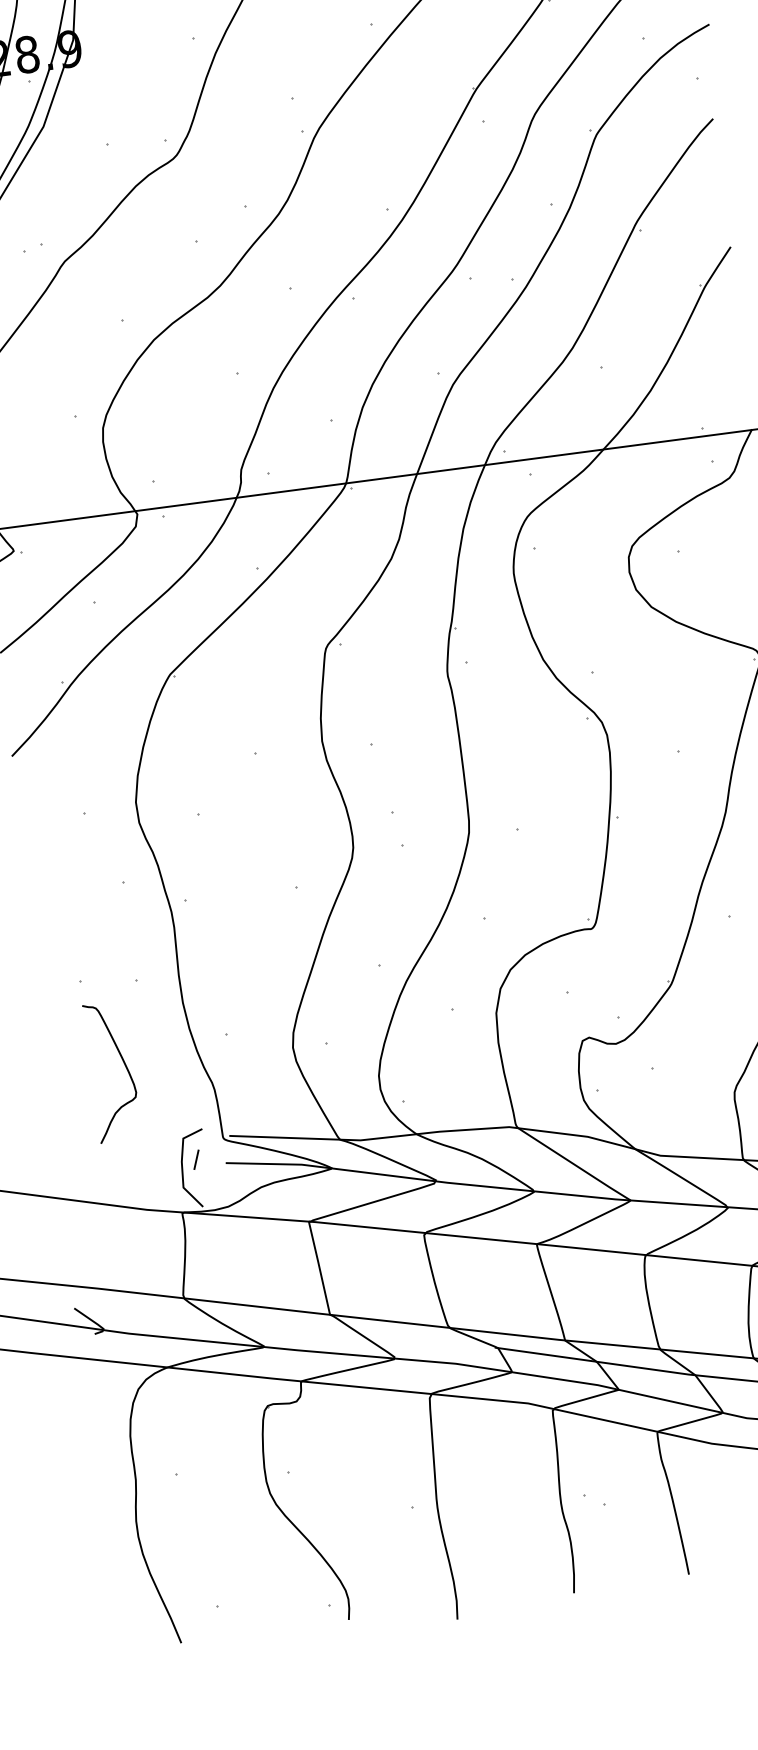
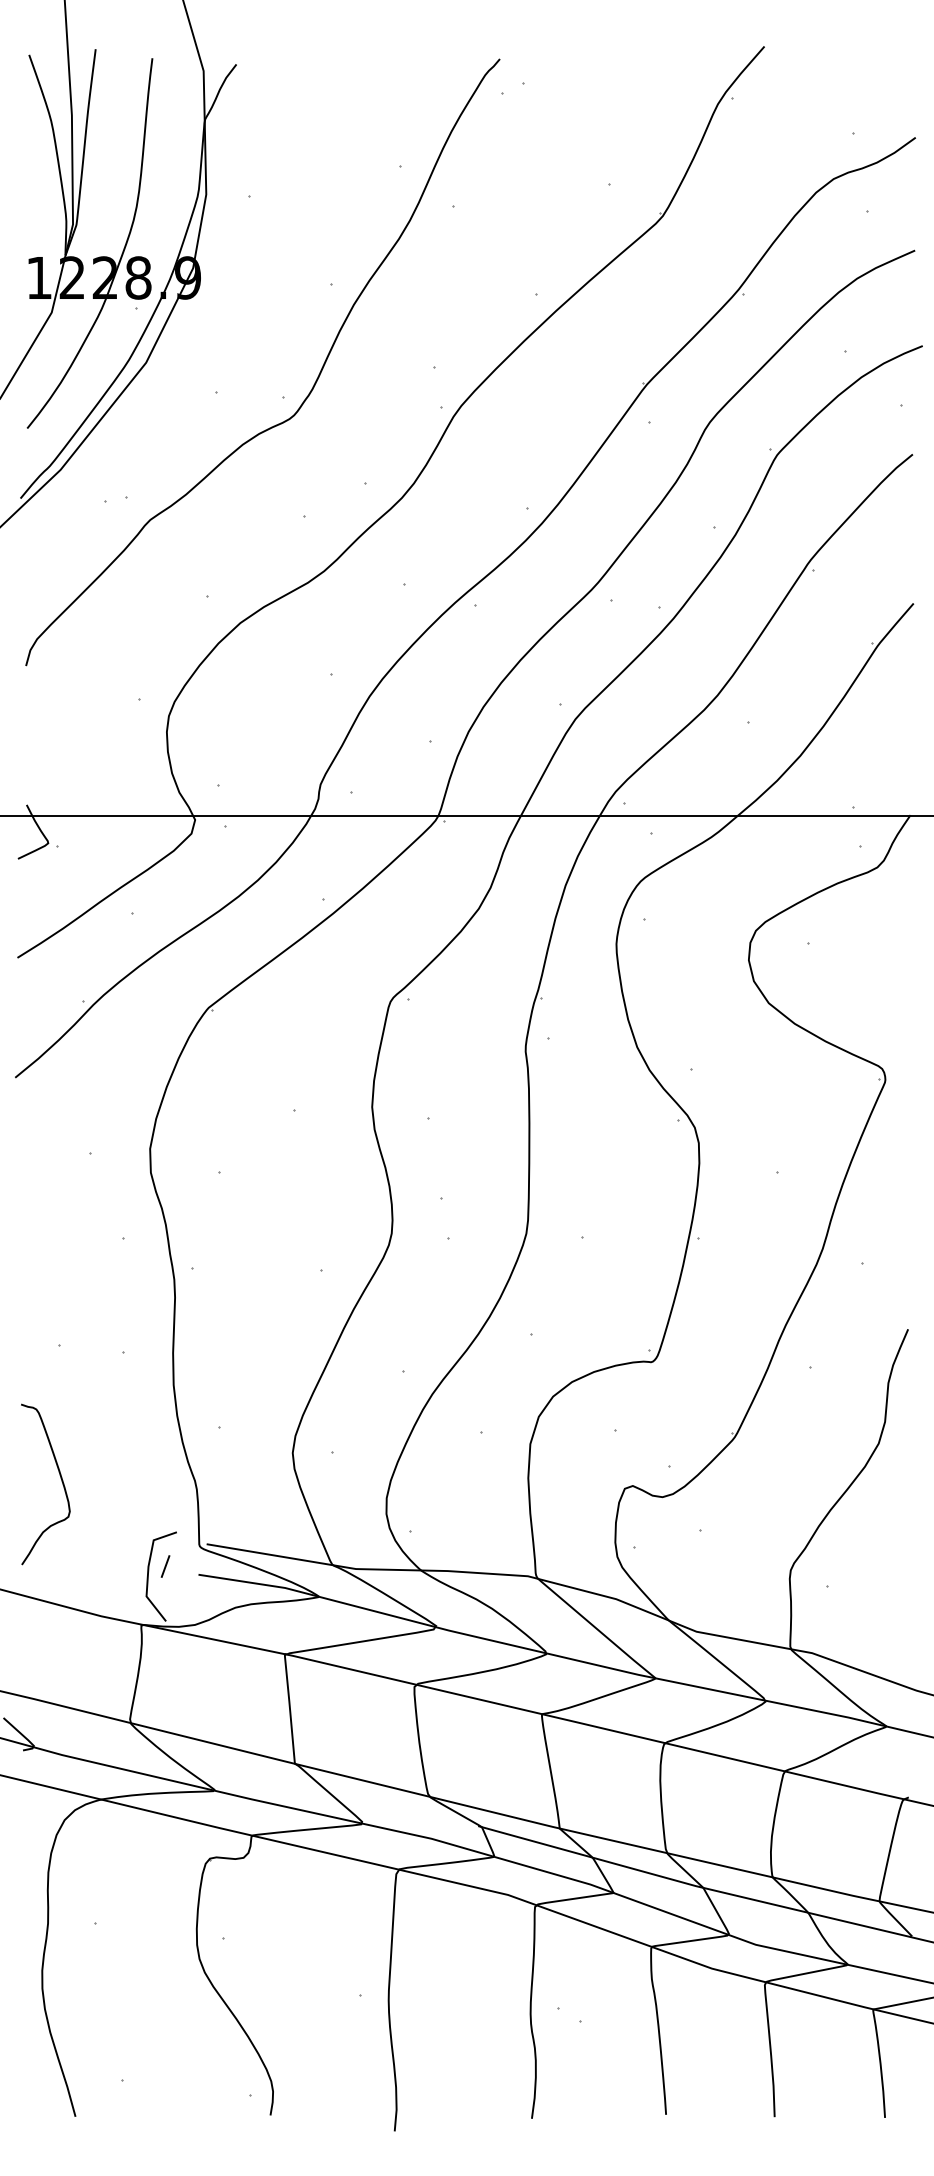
curve: (124, 1065) -> (60, 1478), moved

